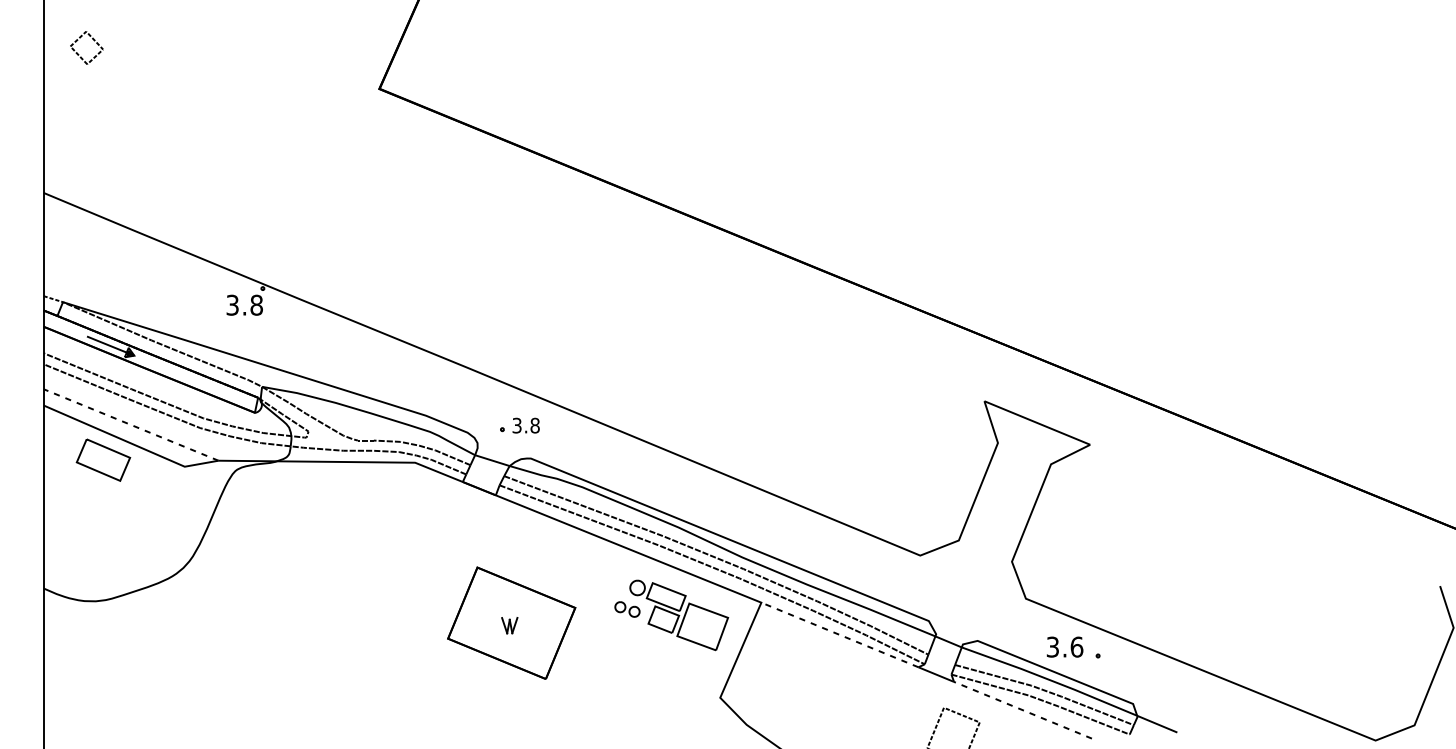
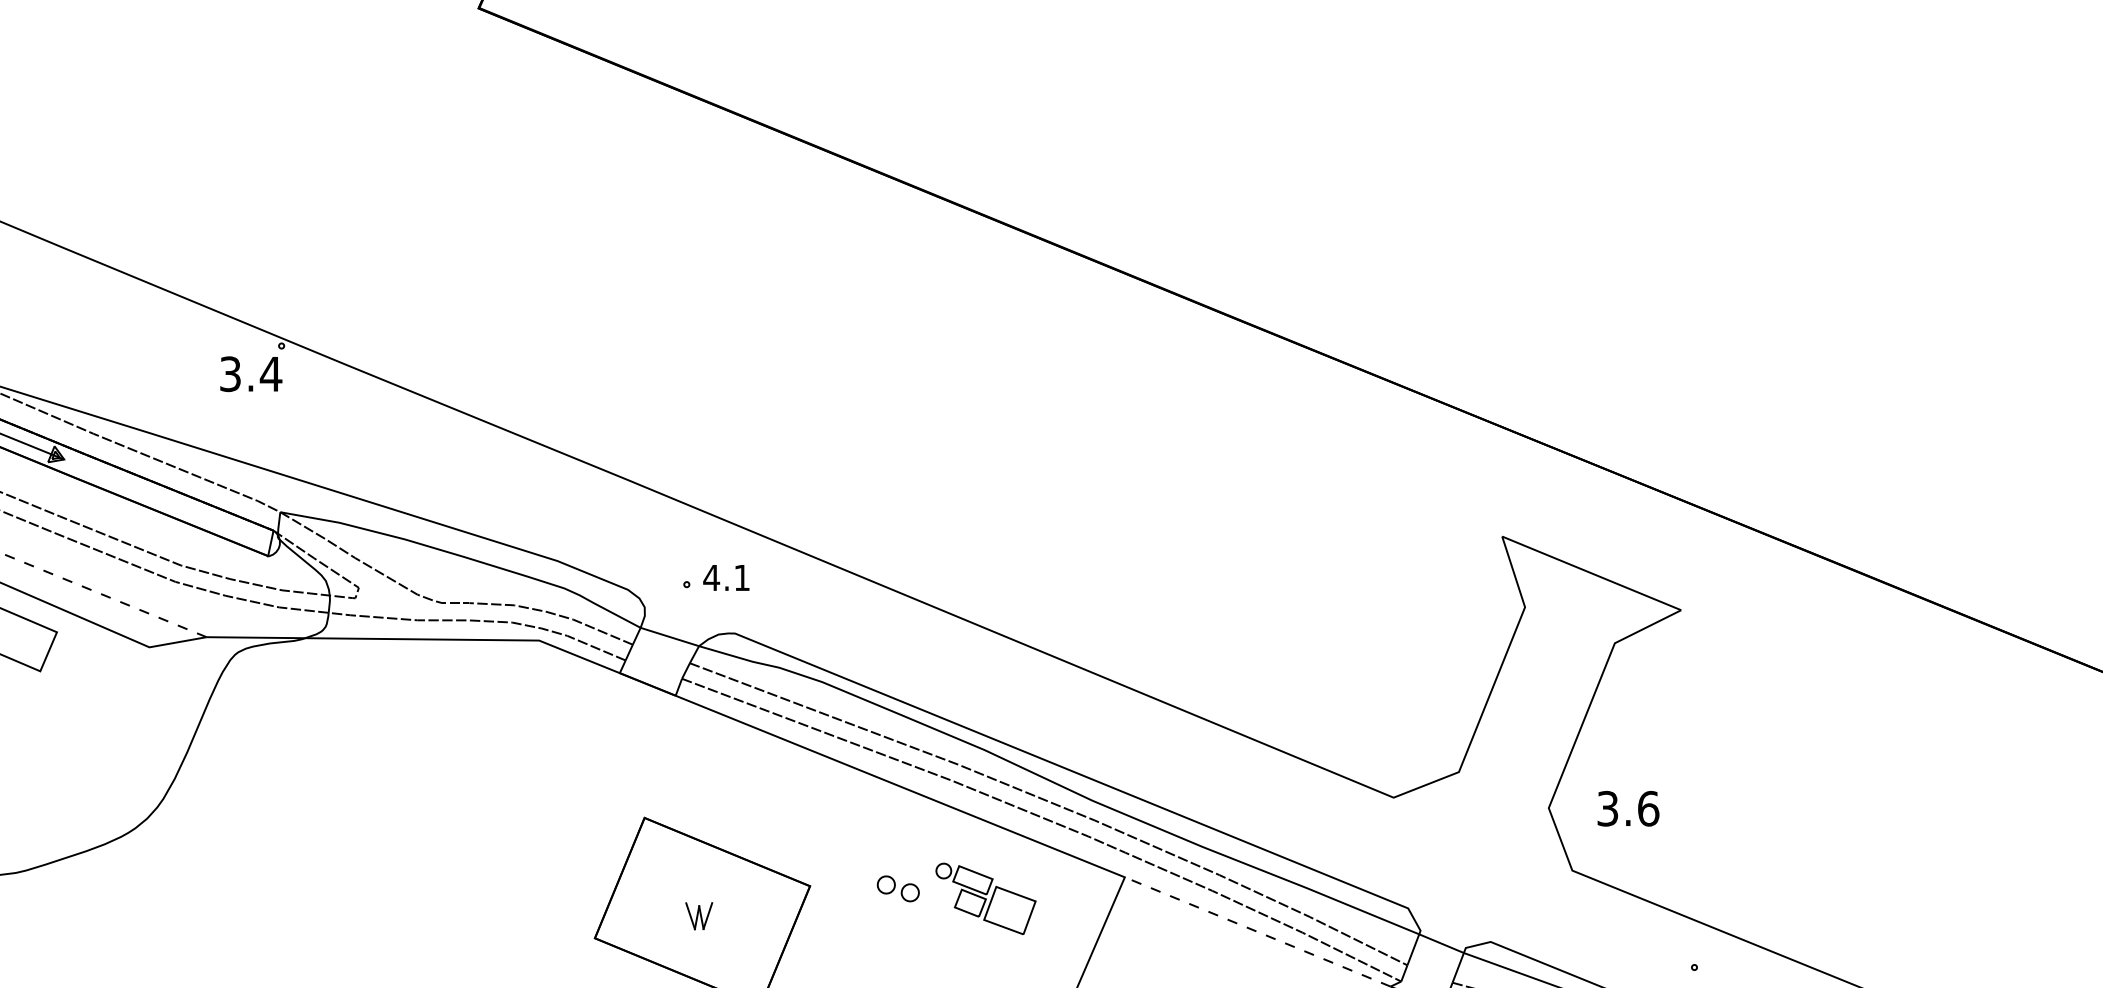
text: (256, 304) -> (270, 372), 3.8 -> 3.4
text: (525, 425) -> (725, 577), 3.8 -> 4.1
part: (679, 615) -> (986, 899), size x0.6
text: (1064, 646) -> (1627, 807), moved

